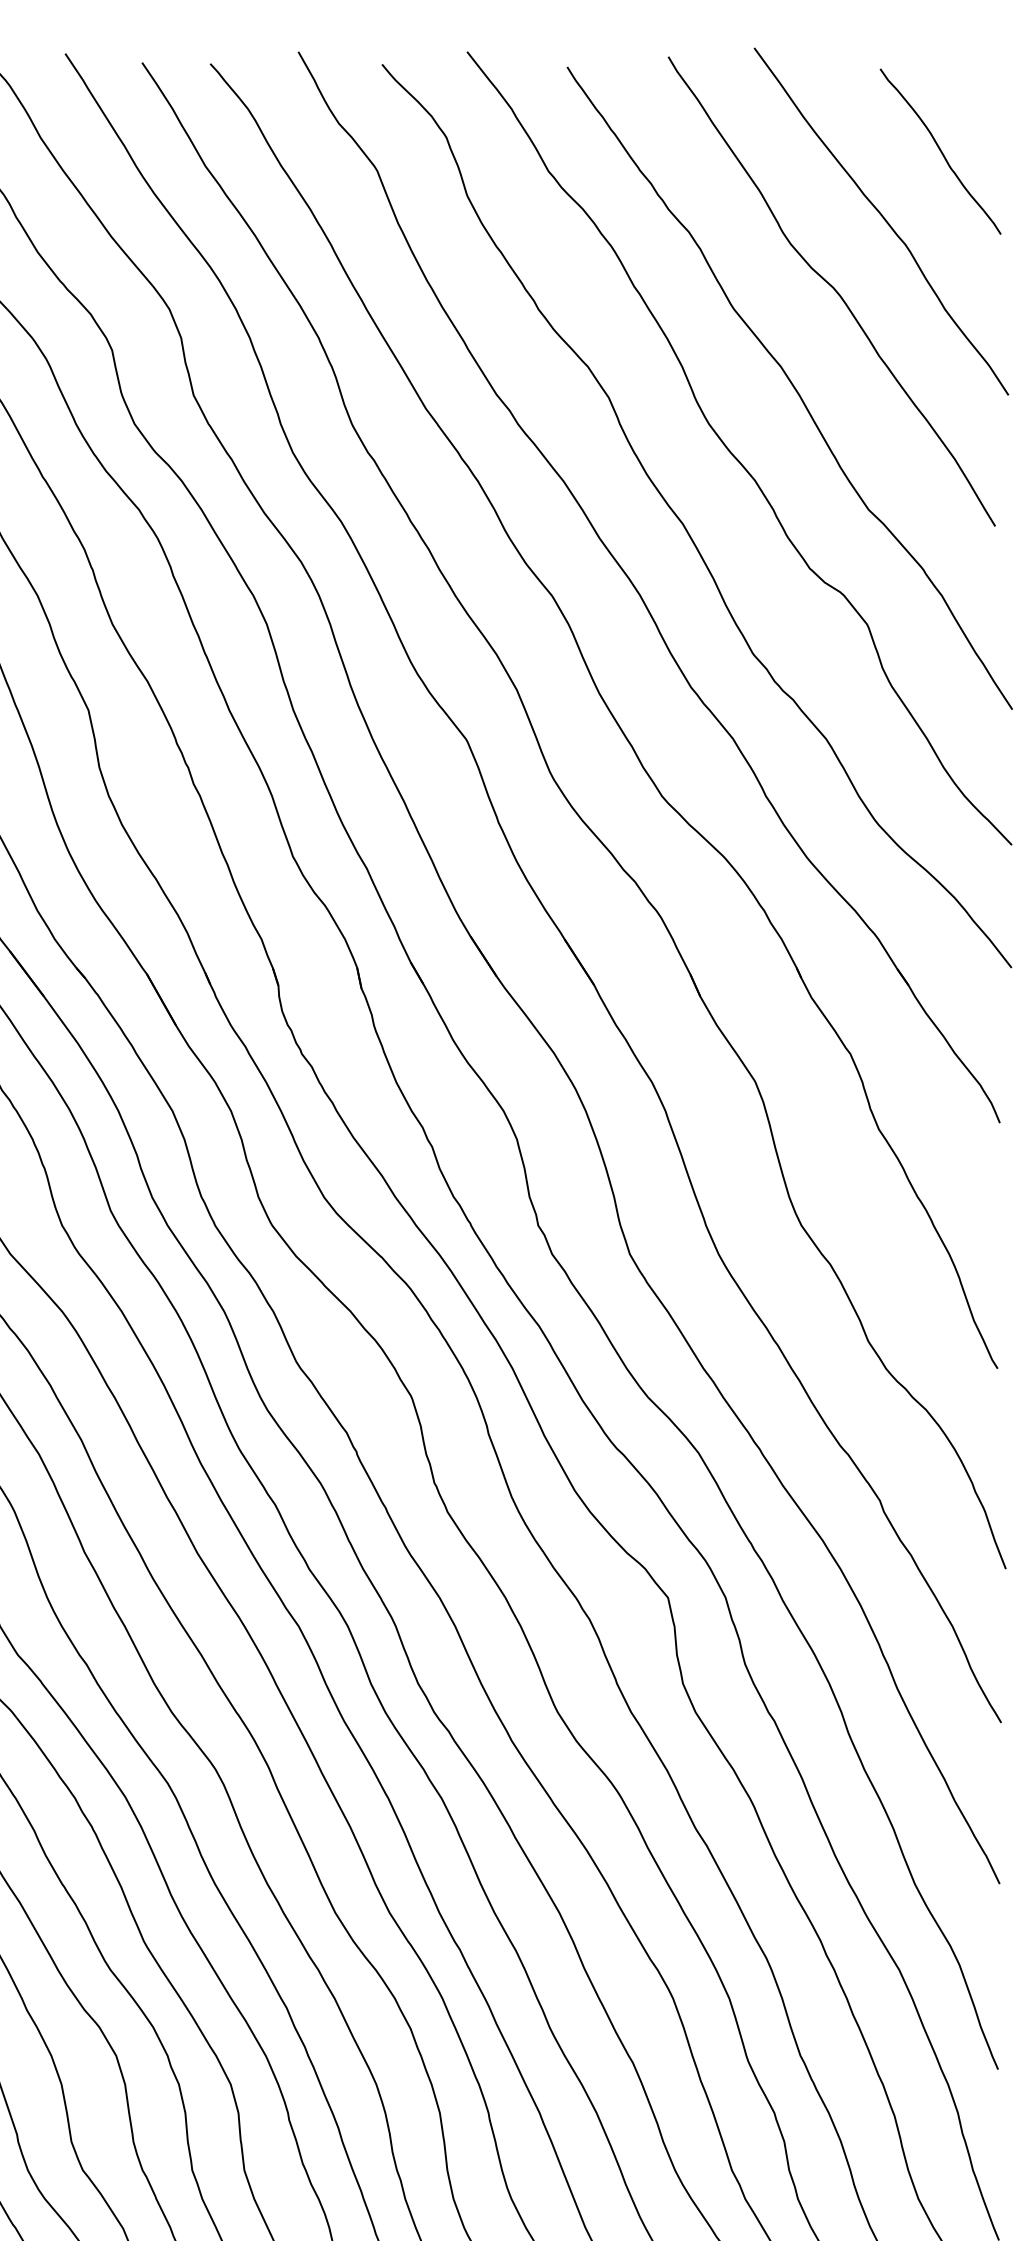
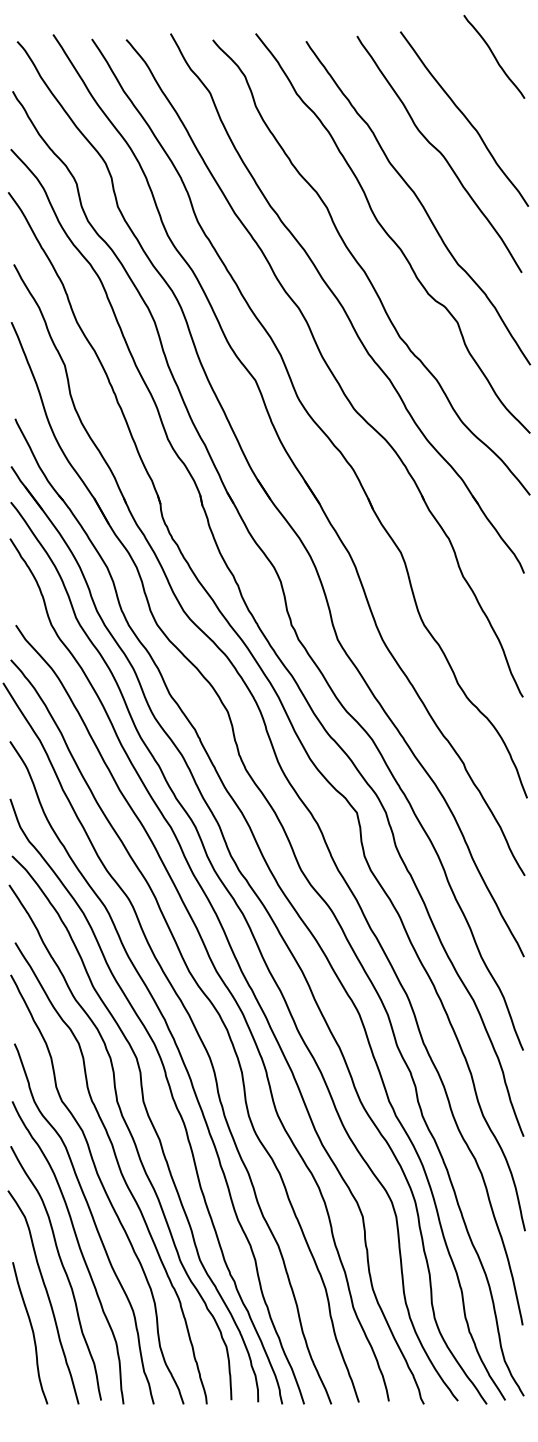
curve: (940, 150) -> (494, 56), moved

